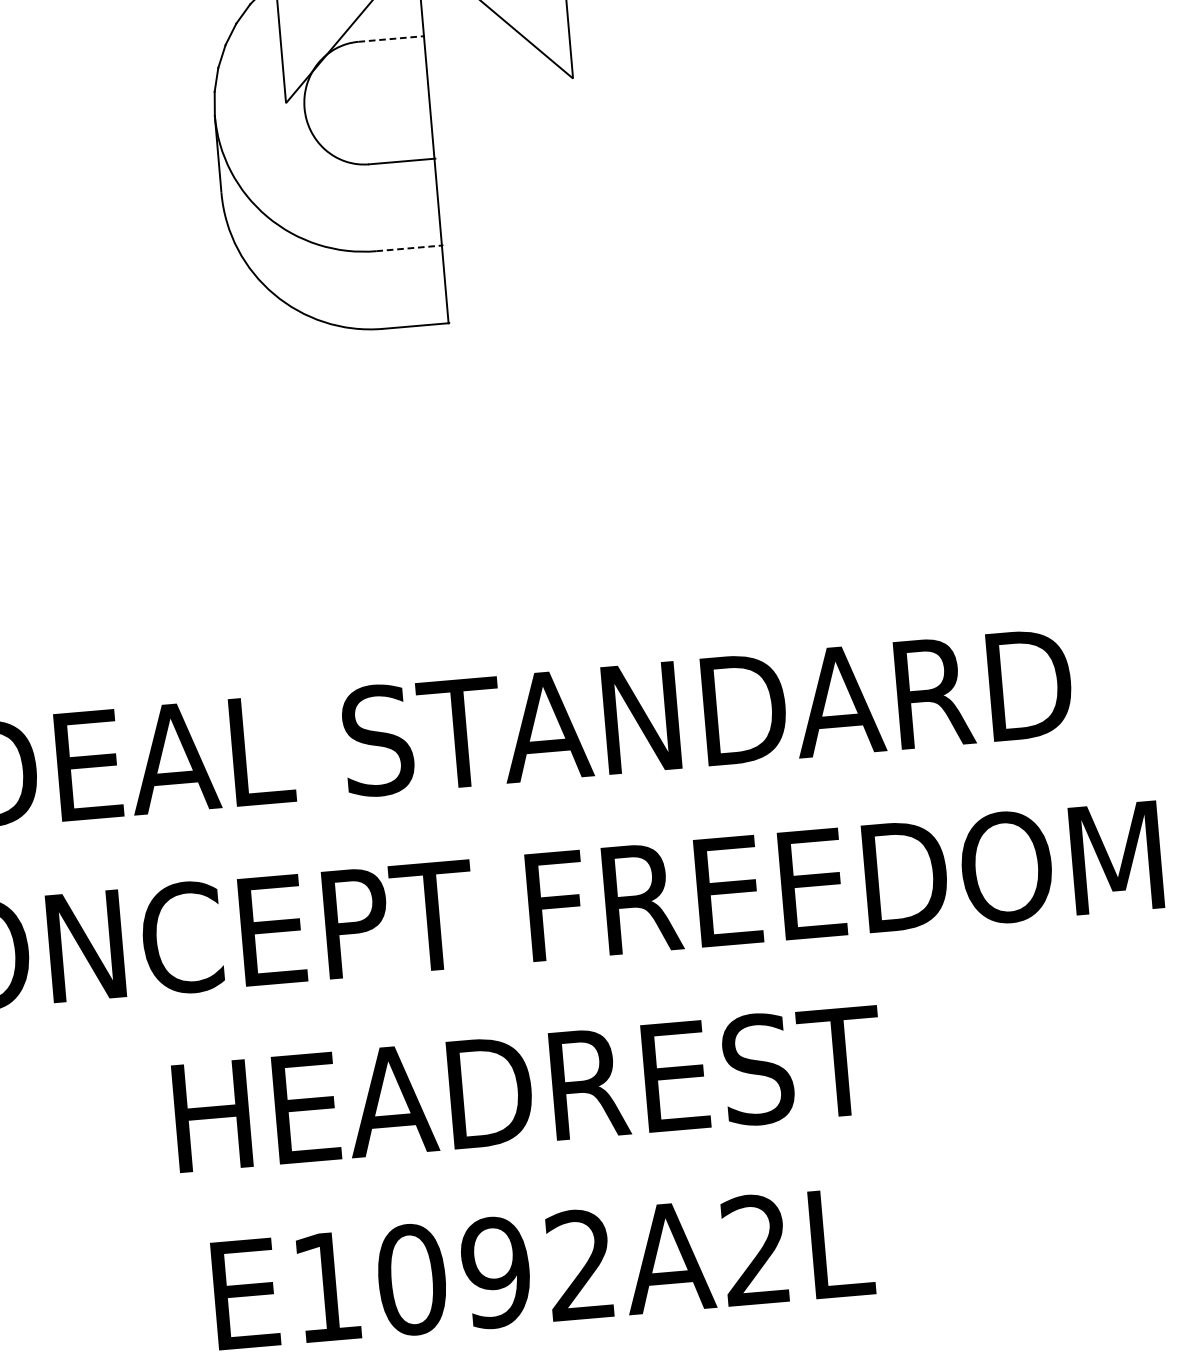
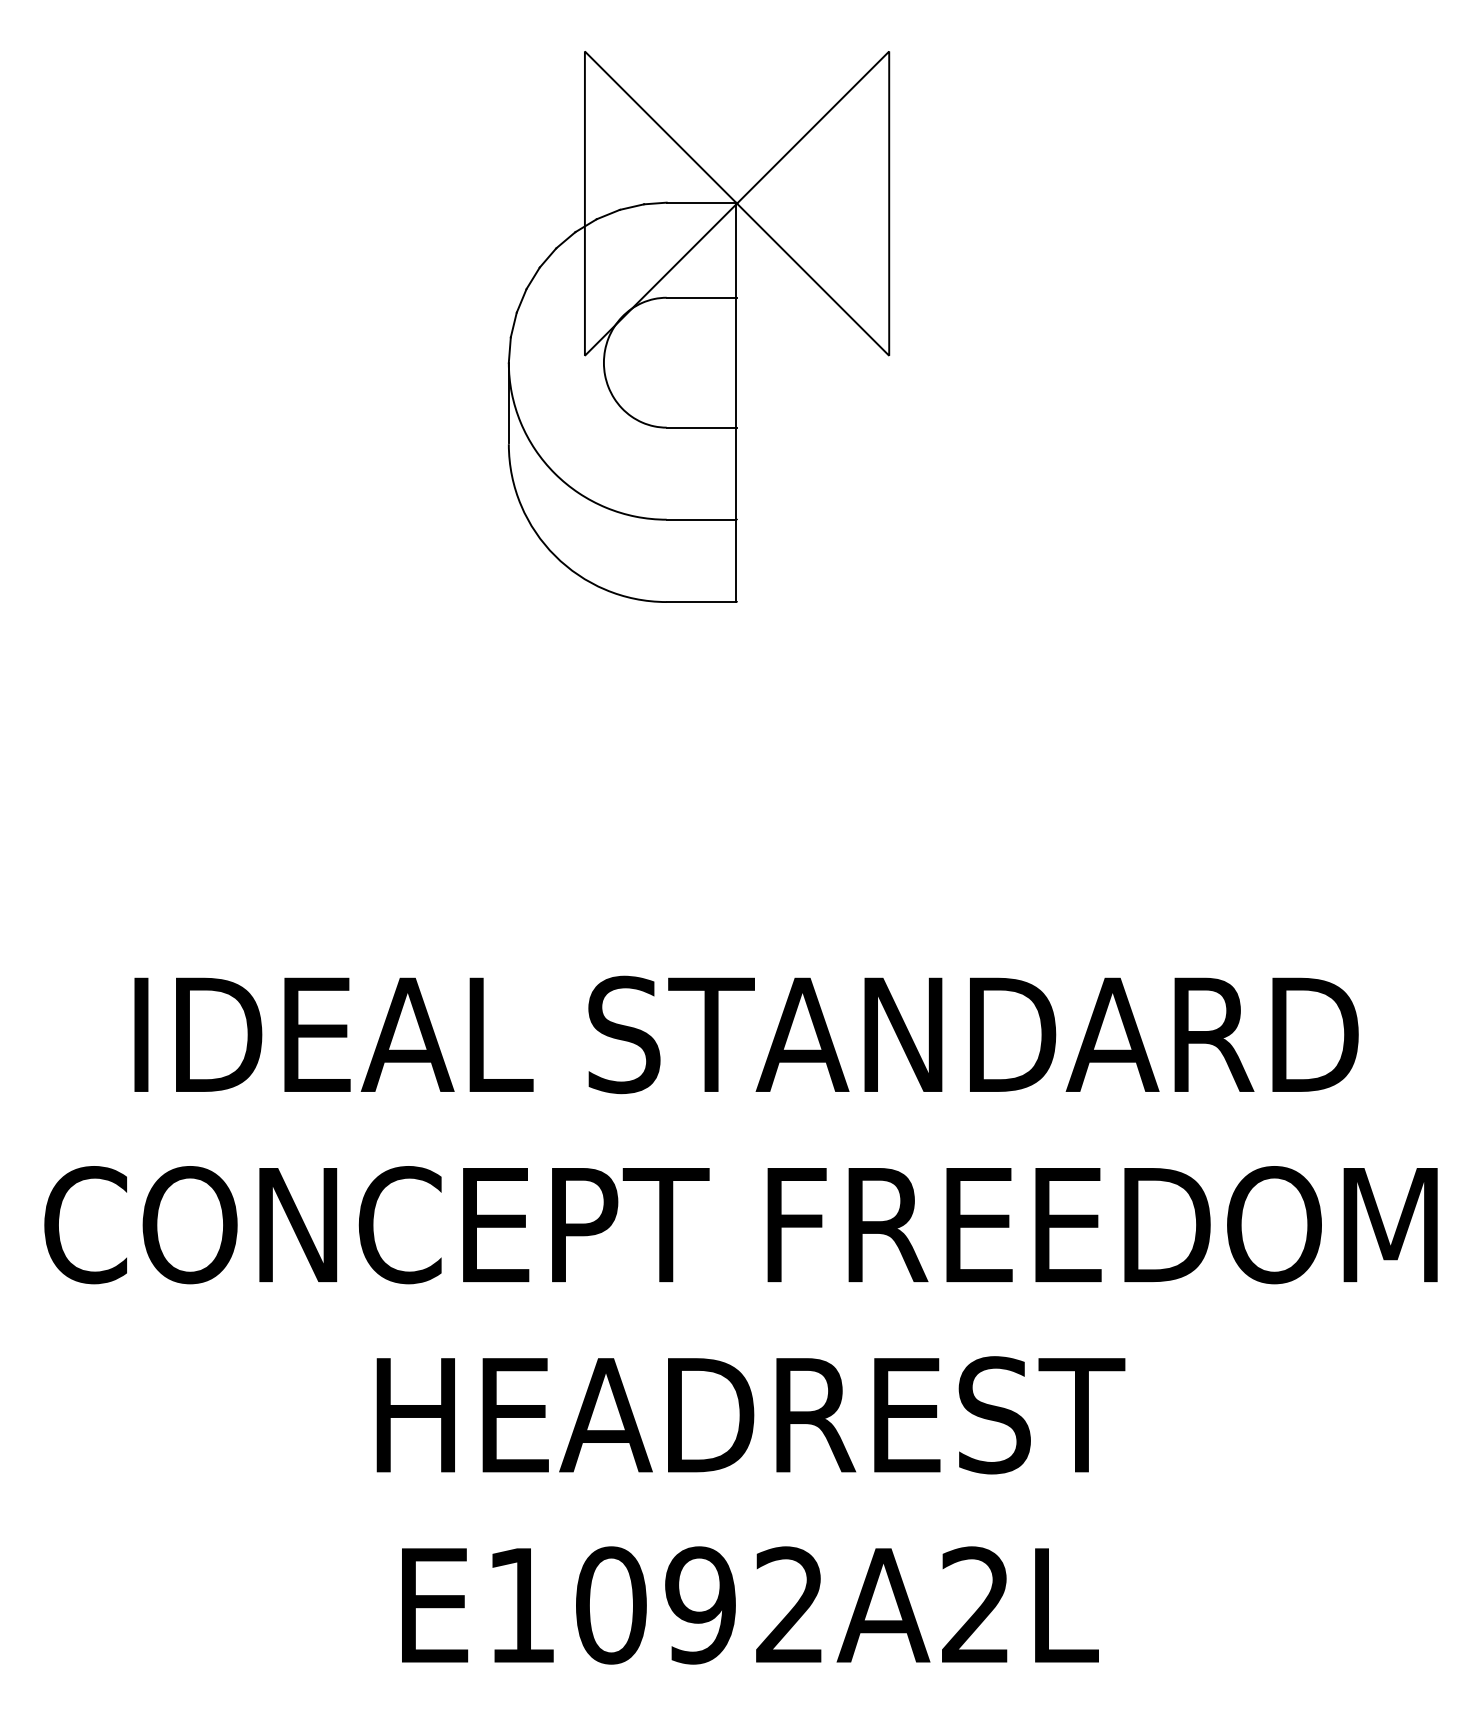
line: (392, 38) -> (702, 297), dashed -> solid
line: (409, 248) -> (701, 519), dashed -> solid

